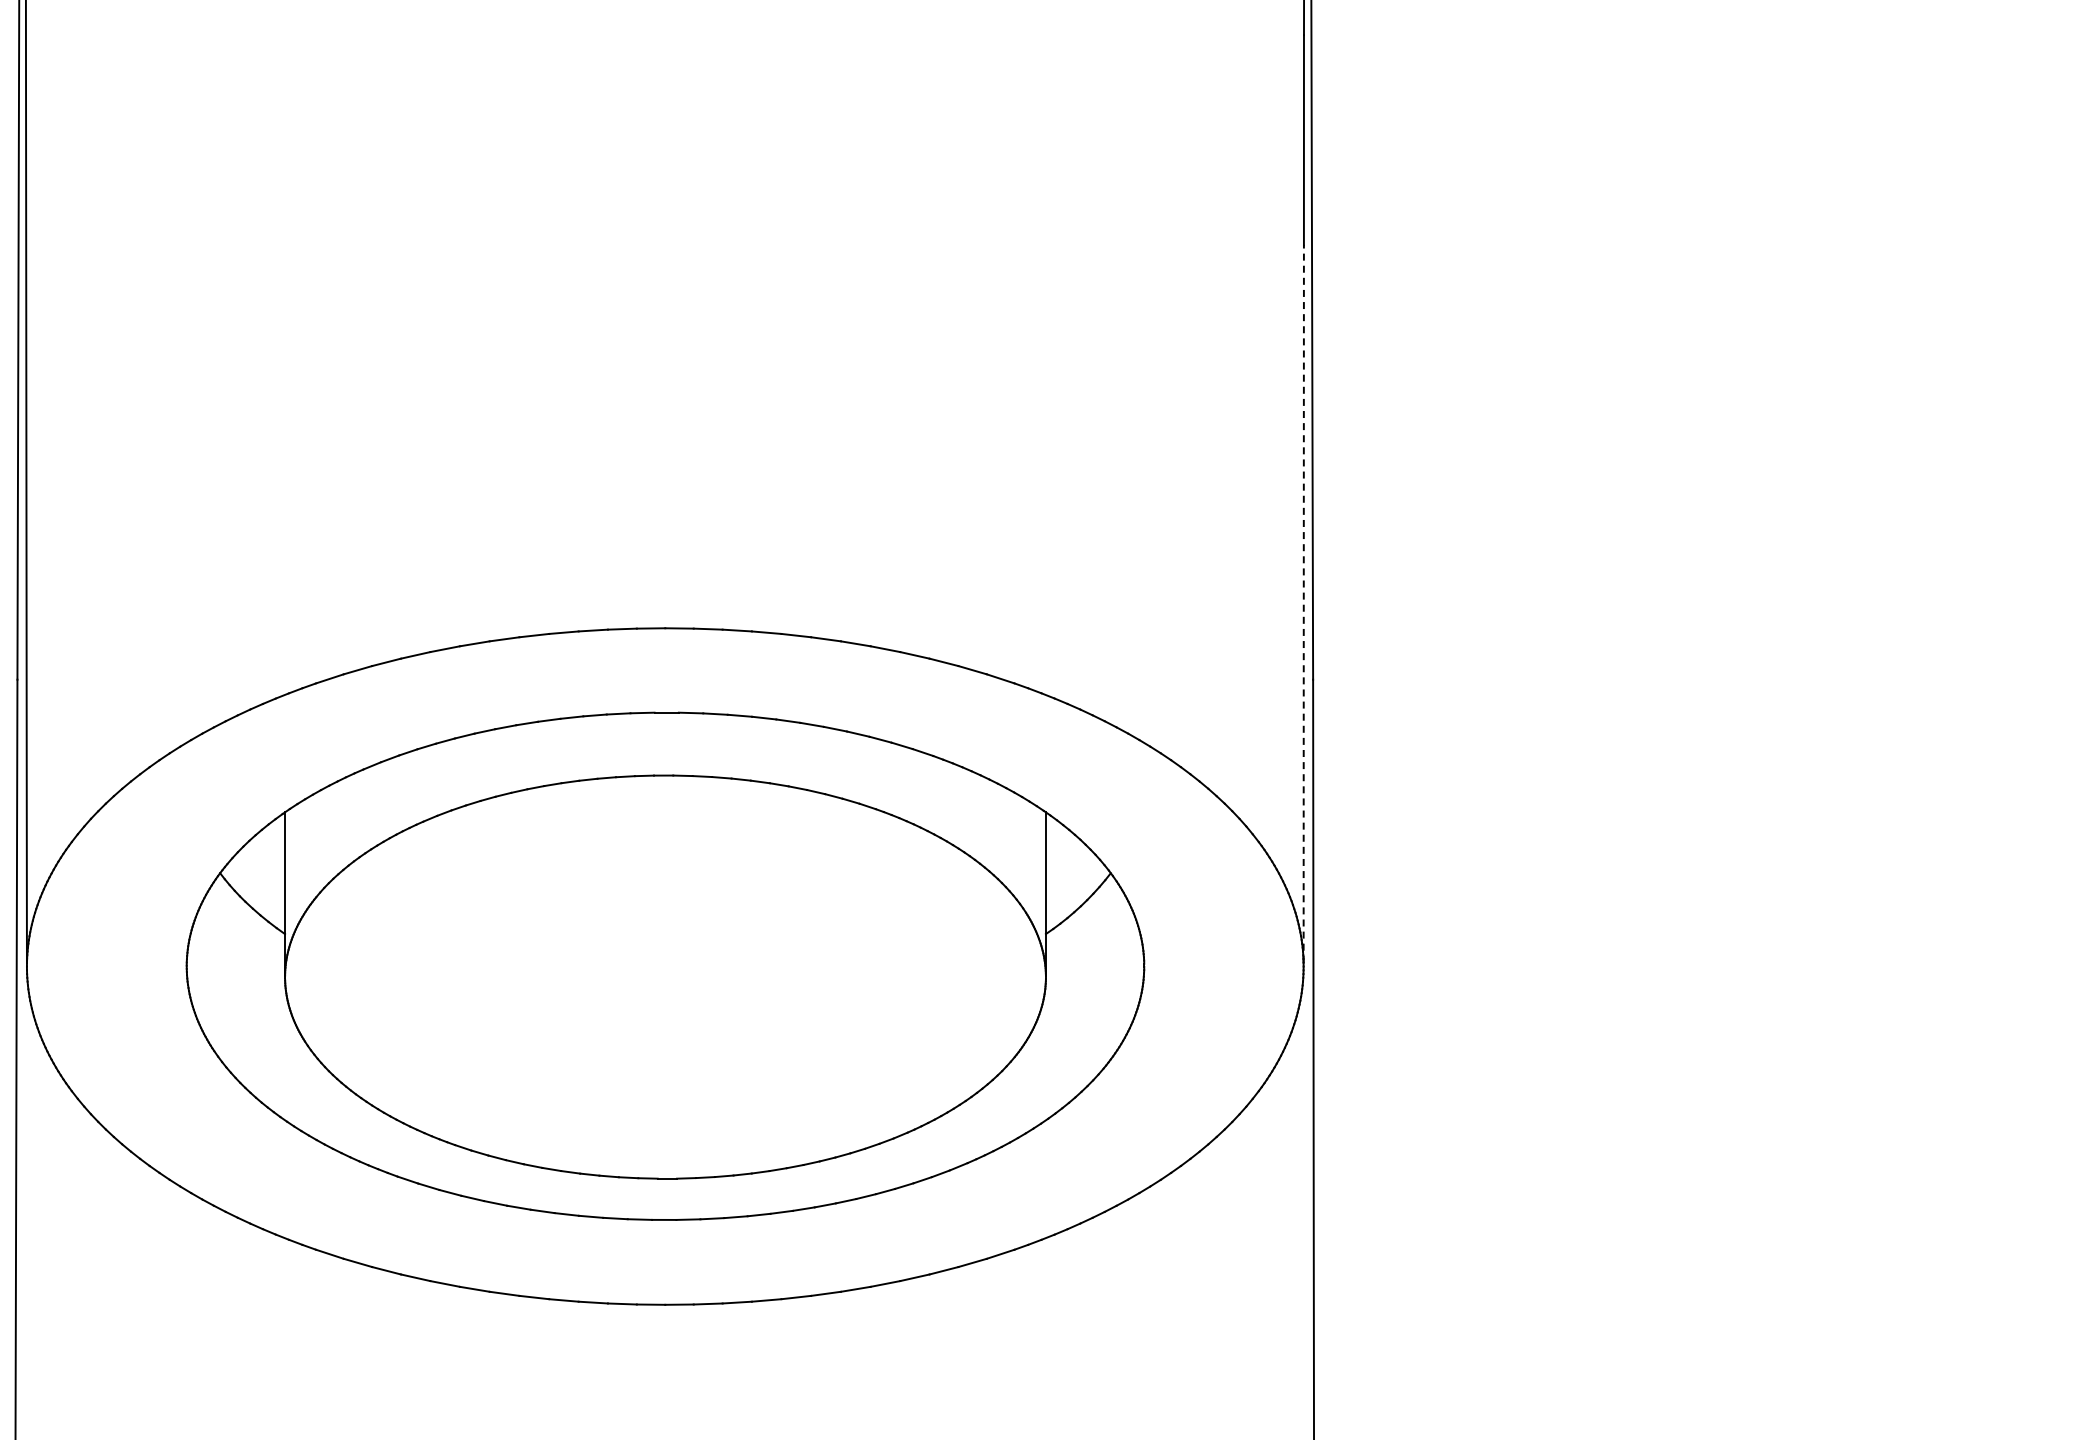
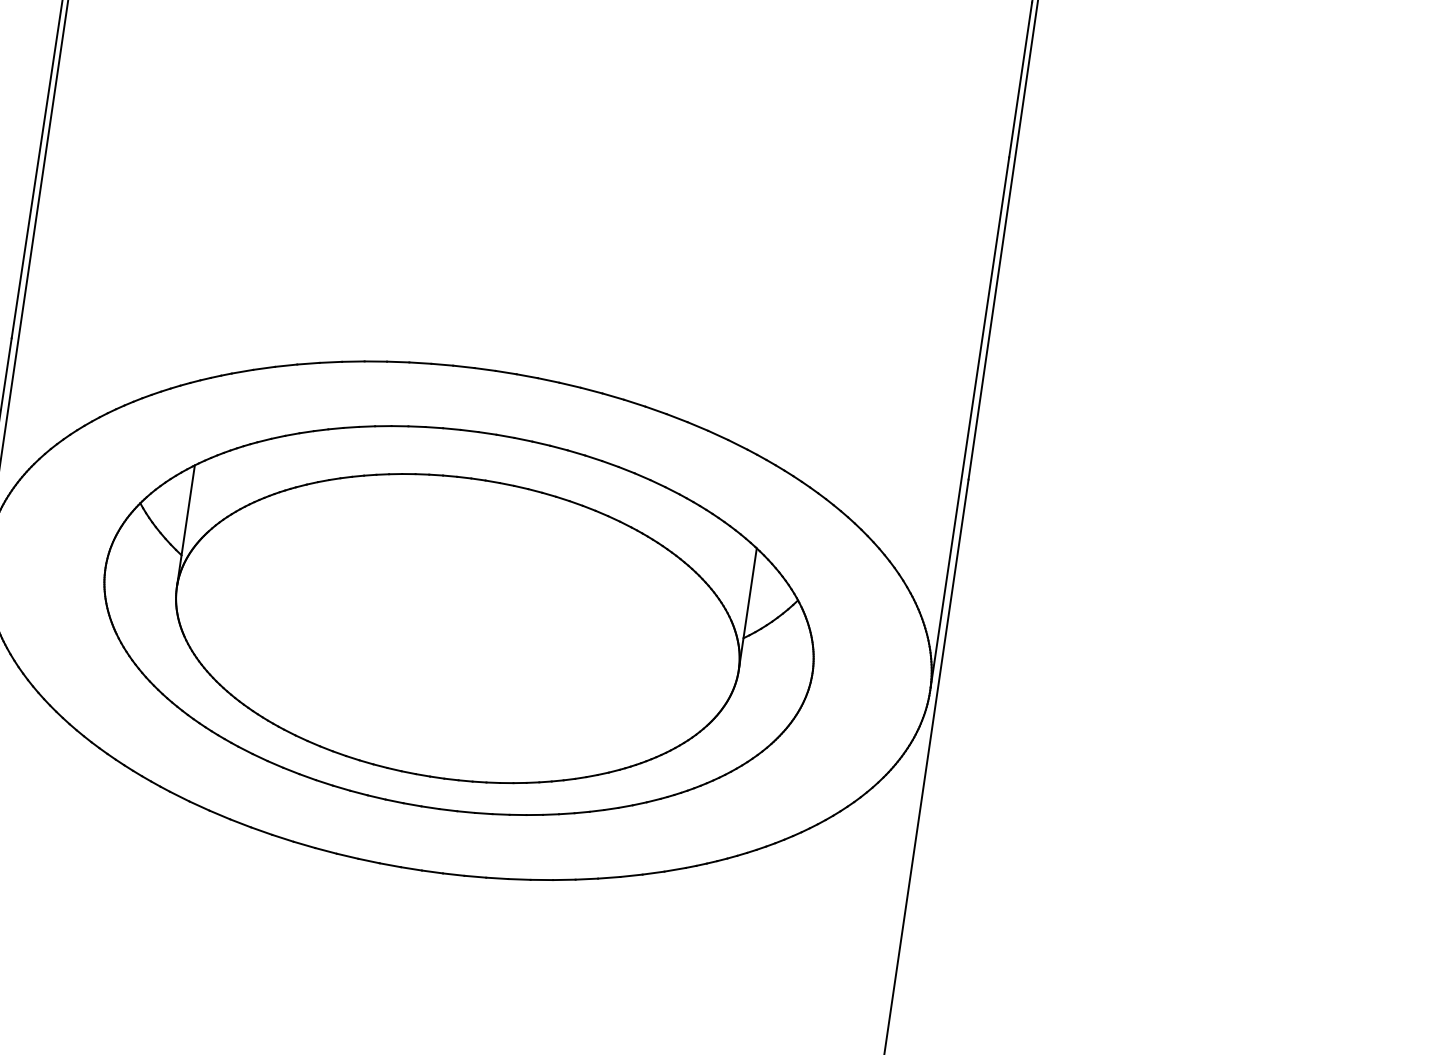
line: (1303, 603) -> (969, 422), dashed -> solid

